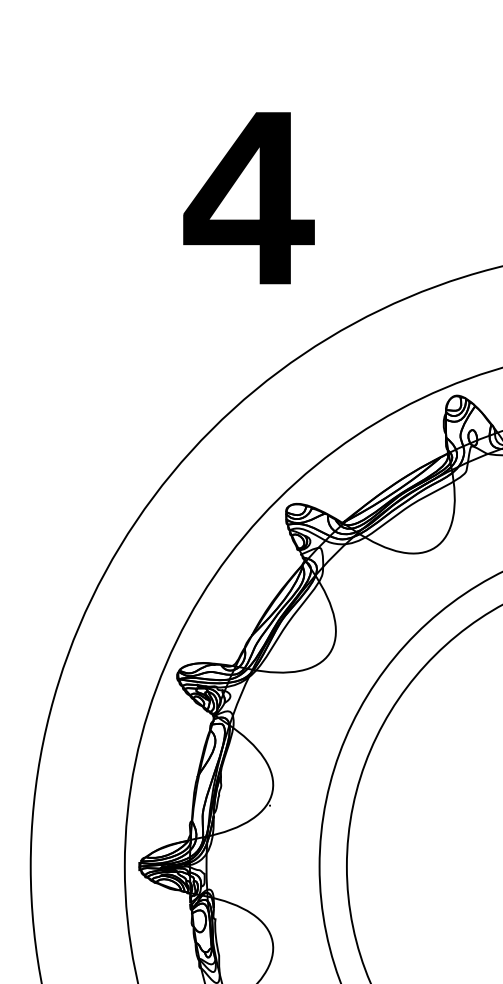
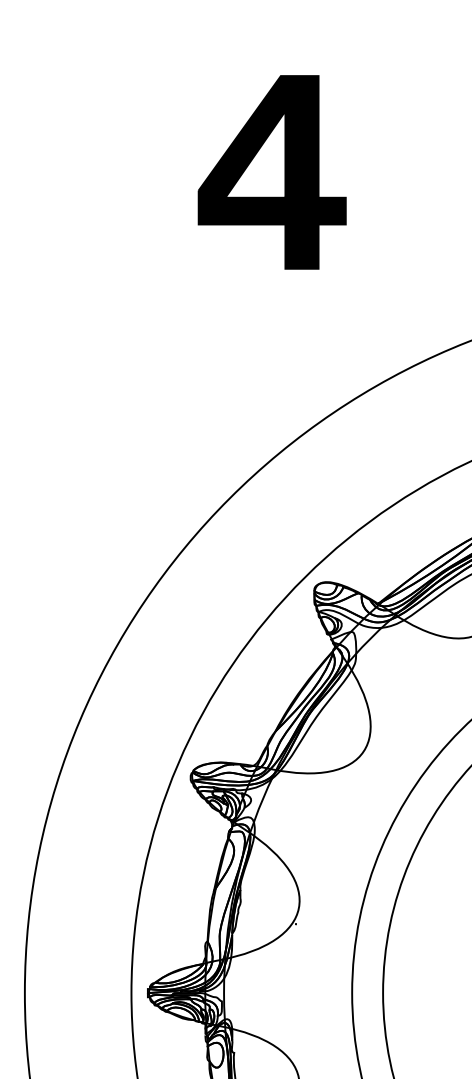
part: (248, 198) -> (271, 172), moved

